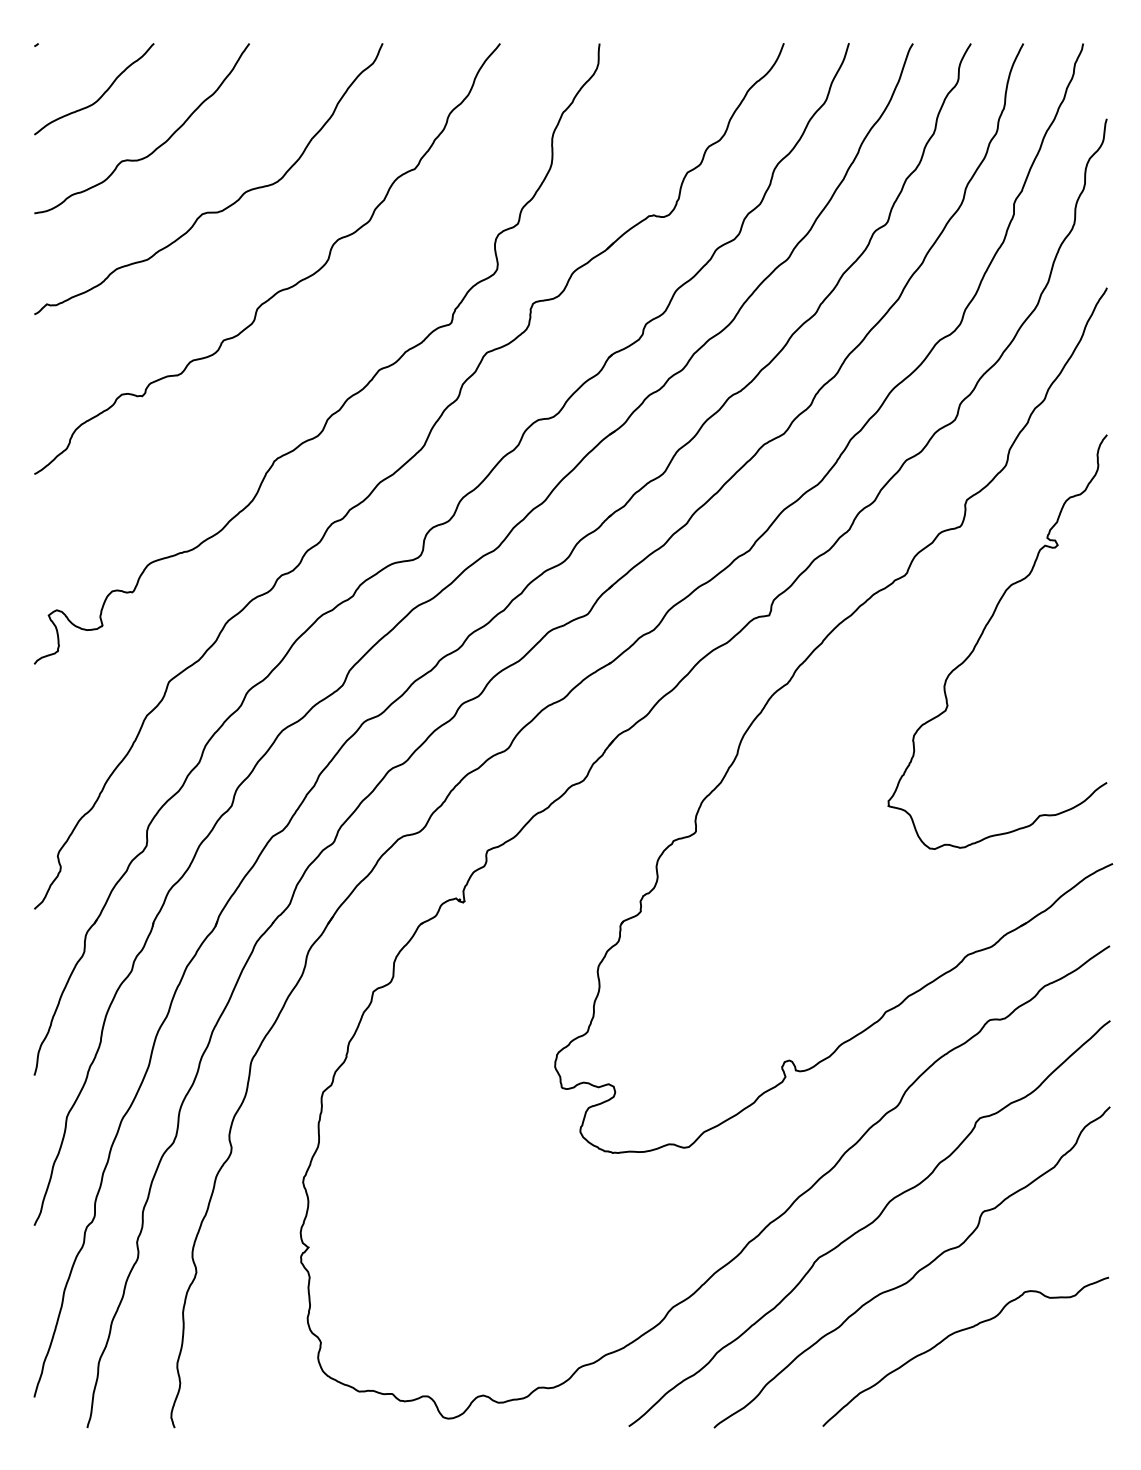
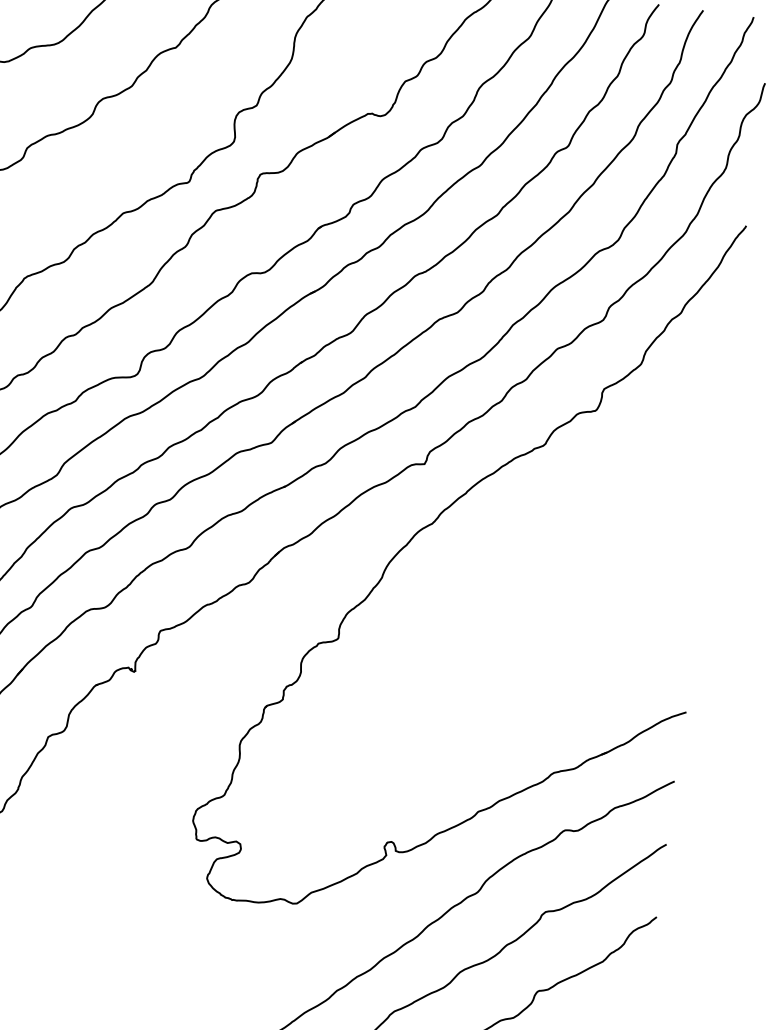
curve: (983, 633) -> (603, 503), removed

